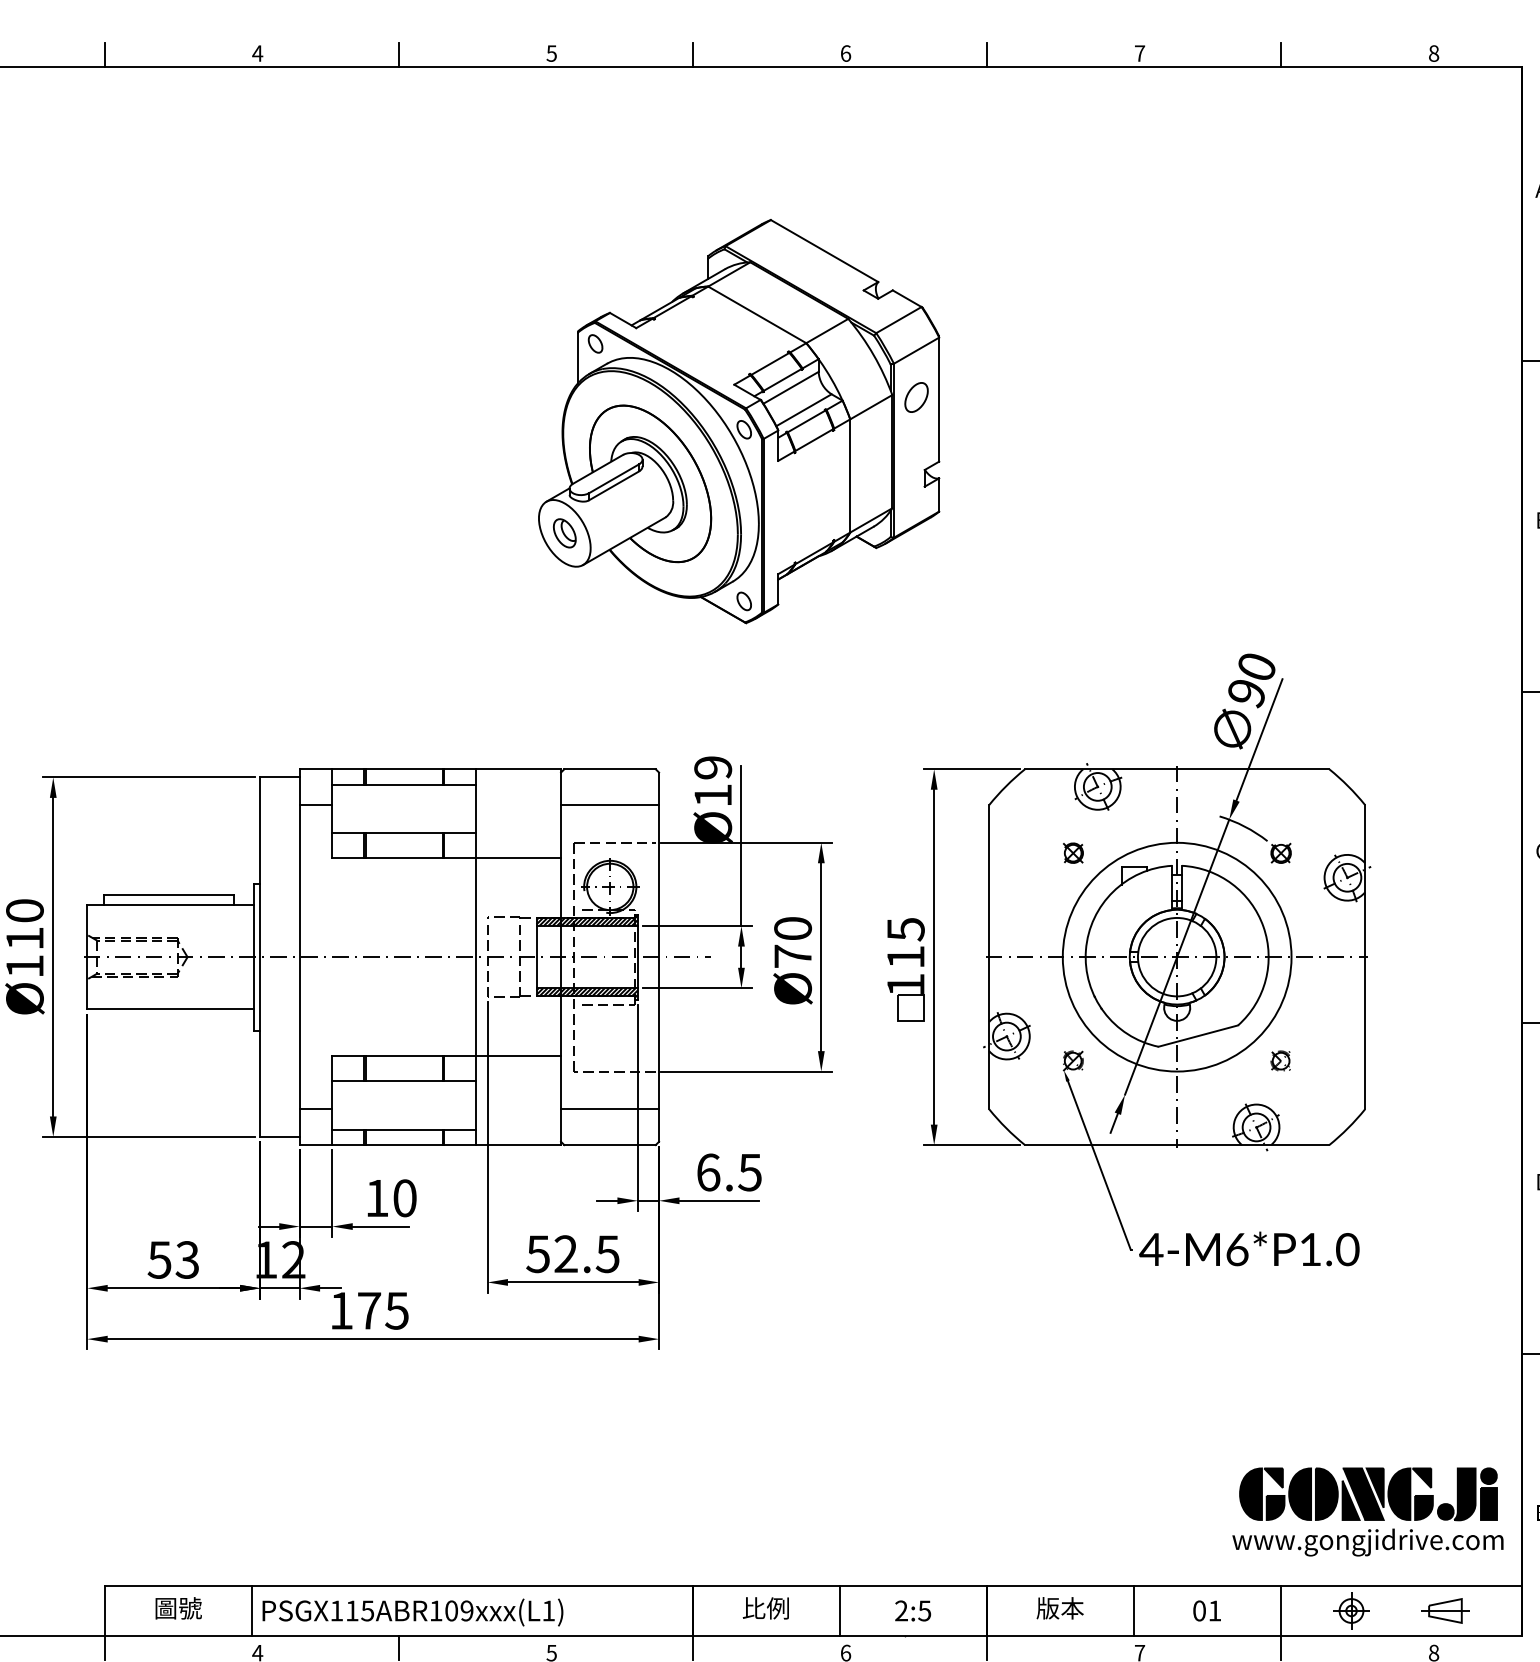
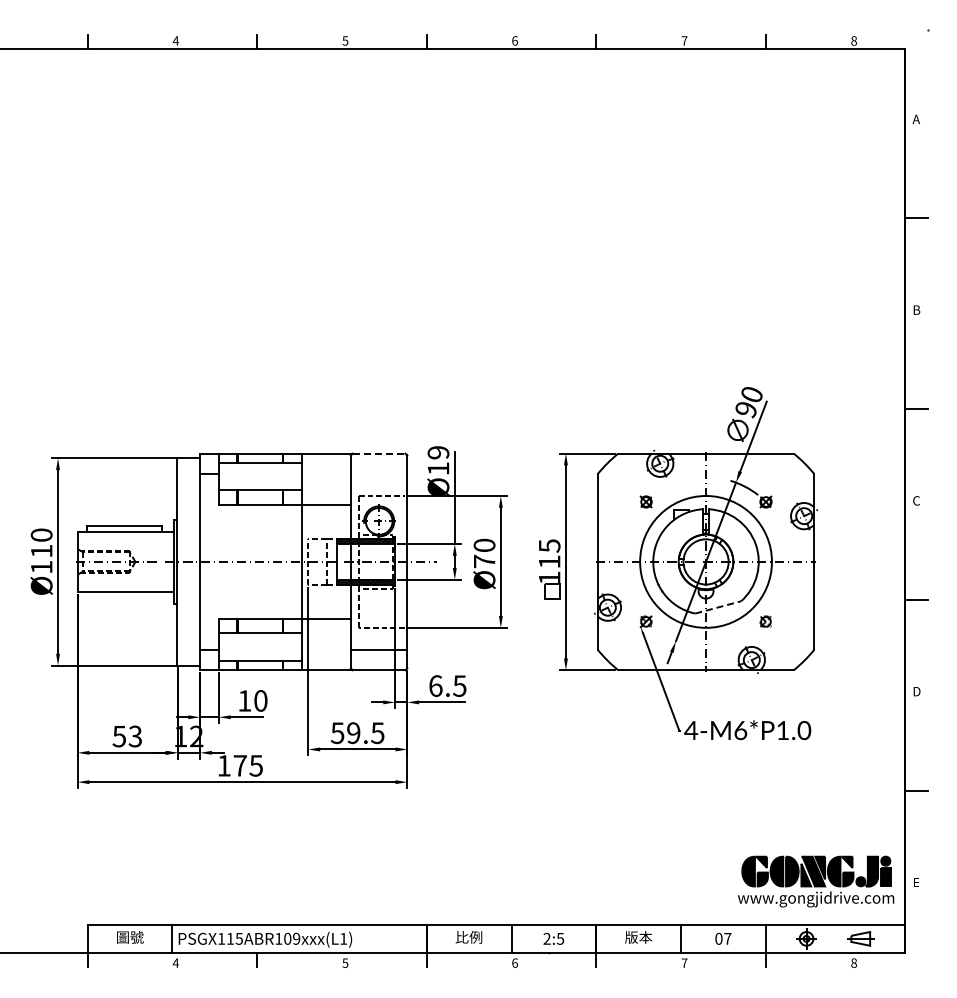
part: (739, 420) -> (453, 252), removed
line: (610, 769) -> (379, 453), solid -> dashed
line: (609, 805) -> (378, 474), removed
line: (1198, 1036) -> (718, 607), solid -> dashed
text: (565, 1254) -> (353, 733), 52.5 -> 59.5
text: (1214, 1610) -> (727, 938), 01 -> 07

